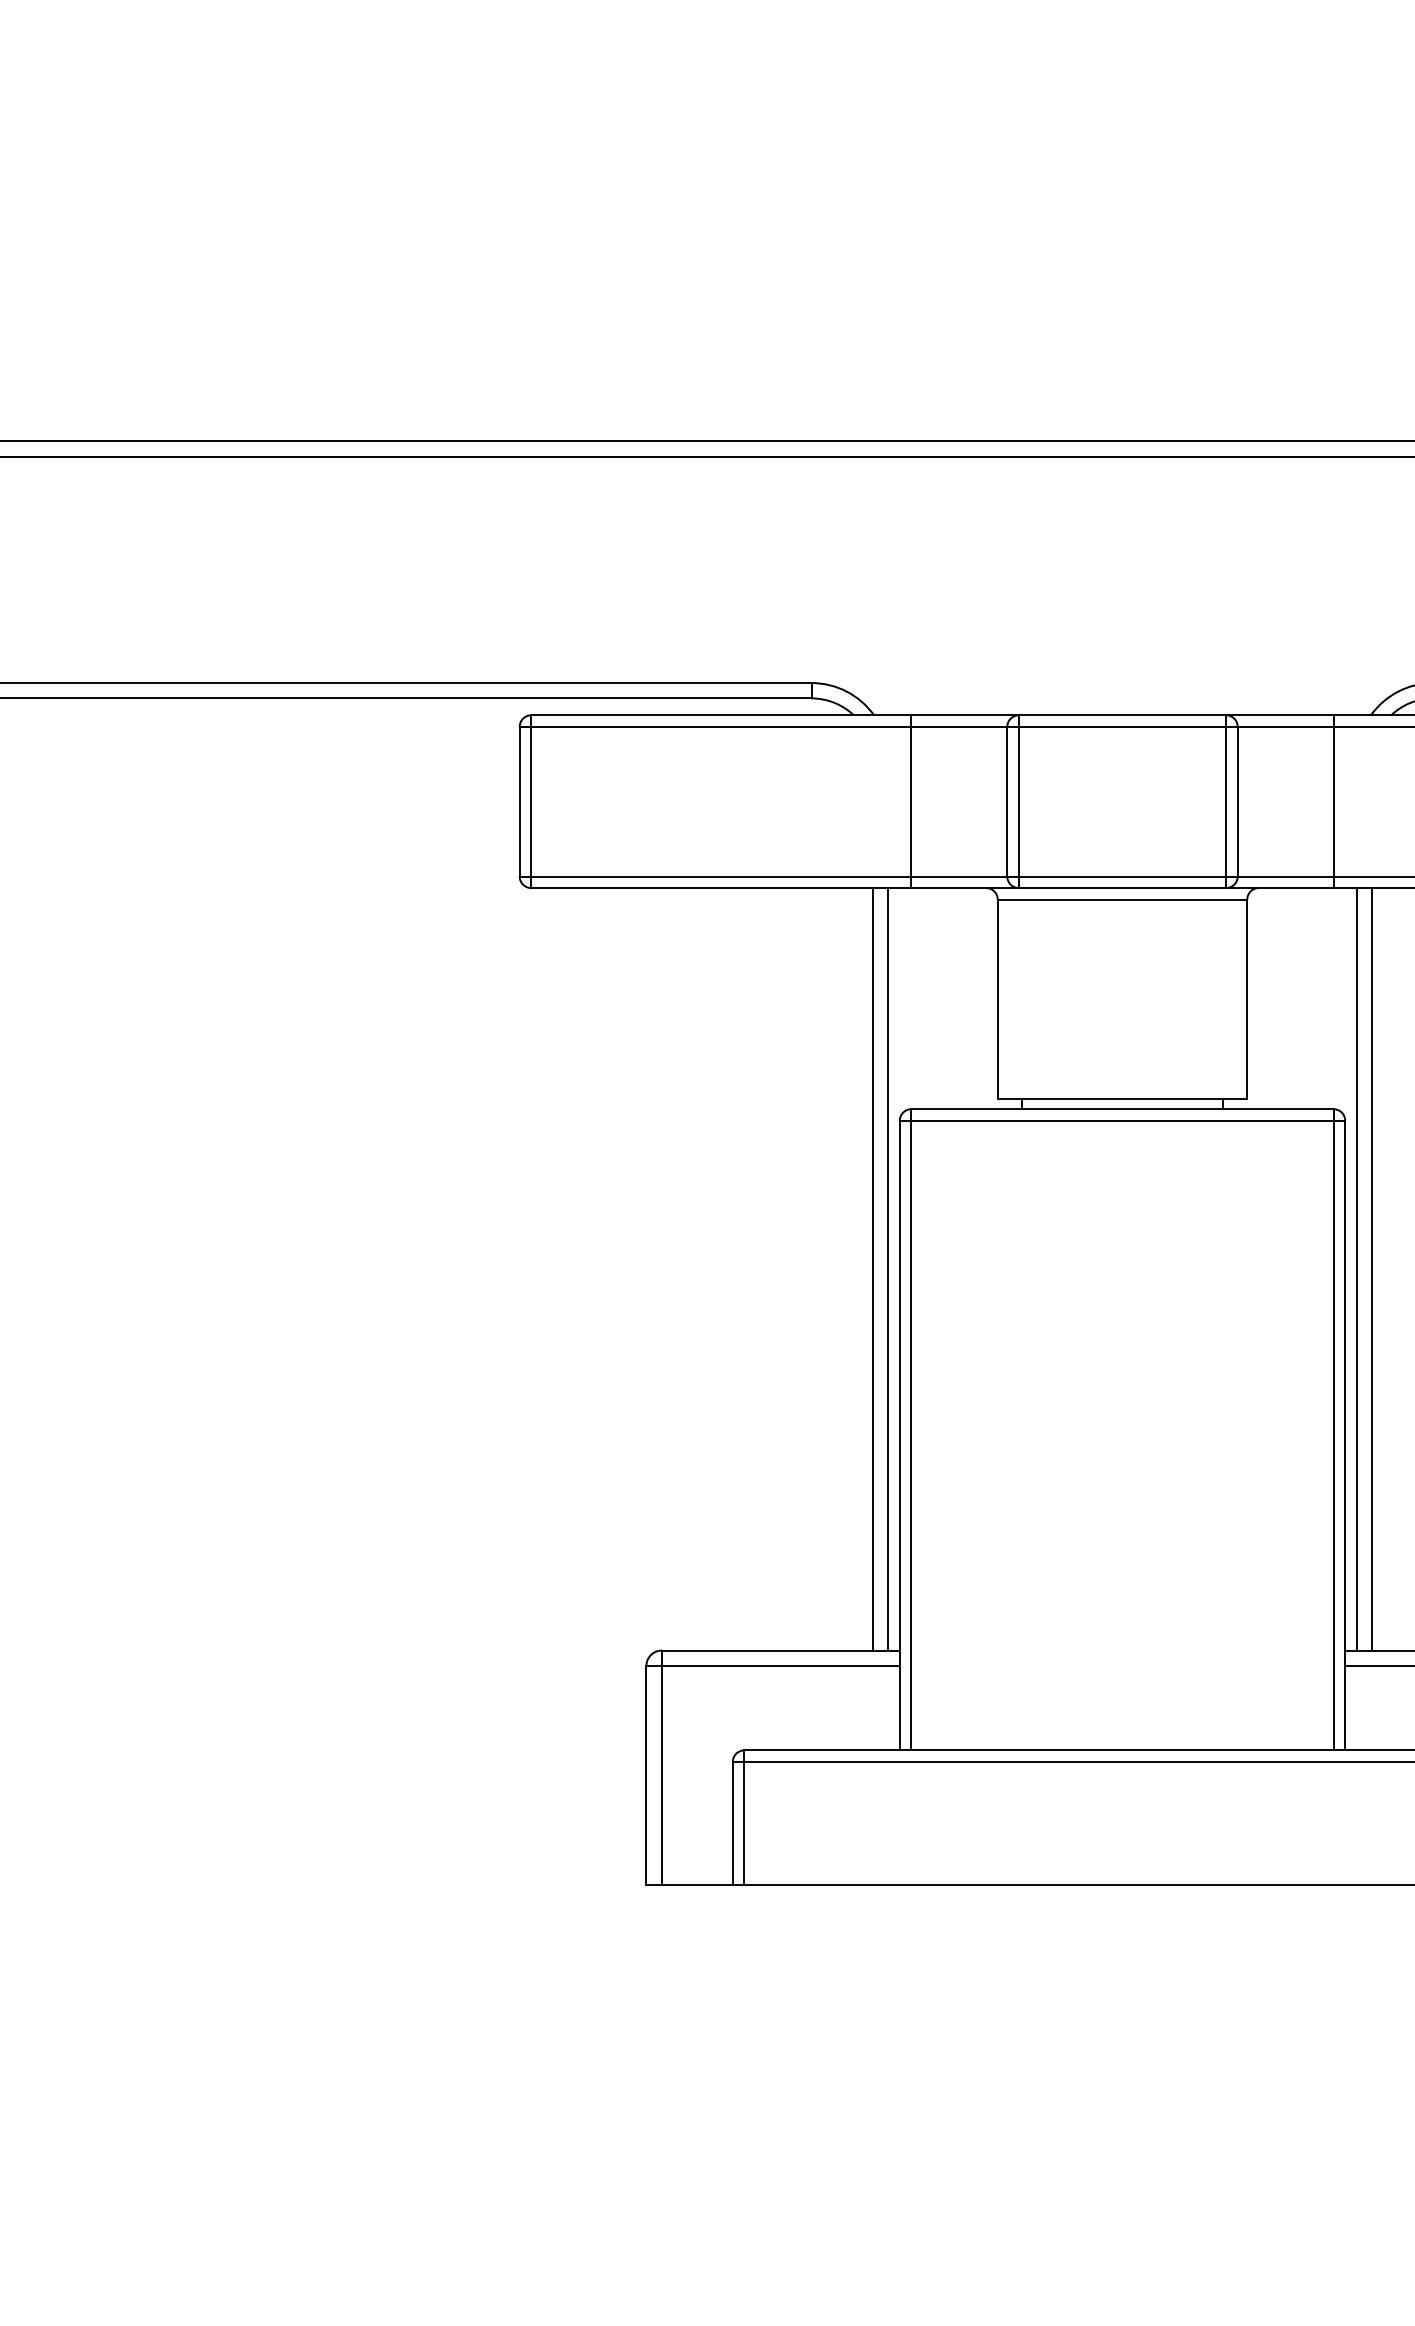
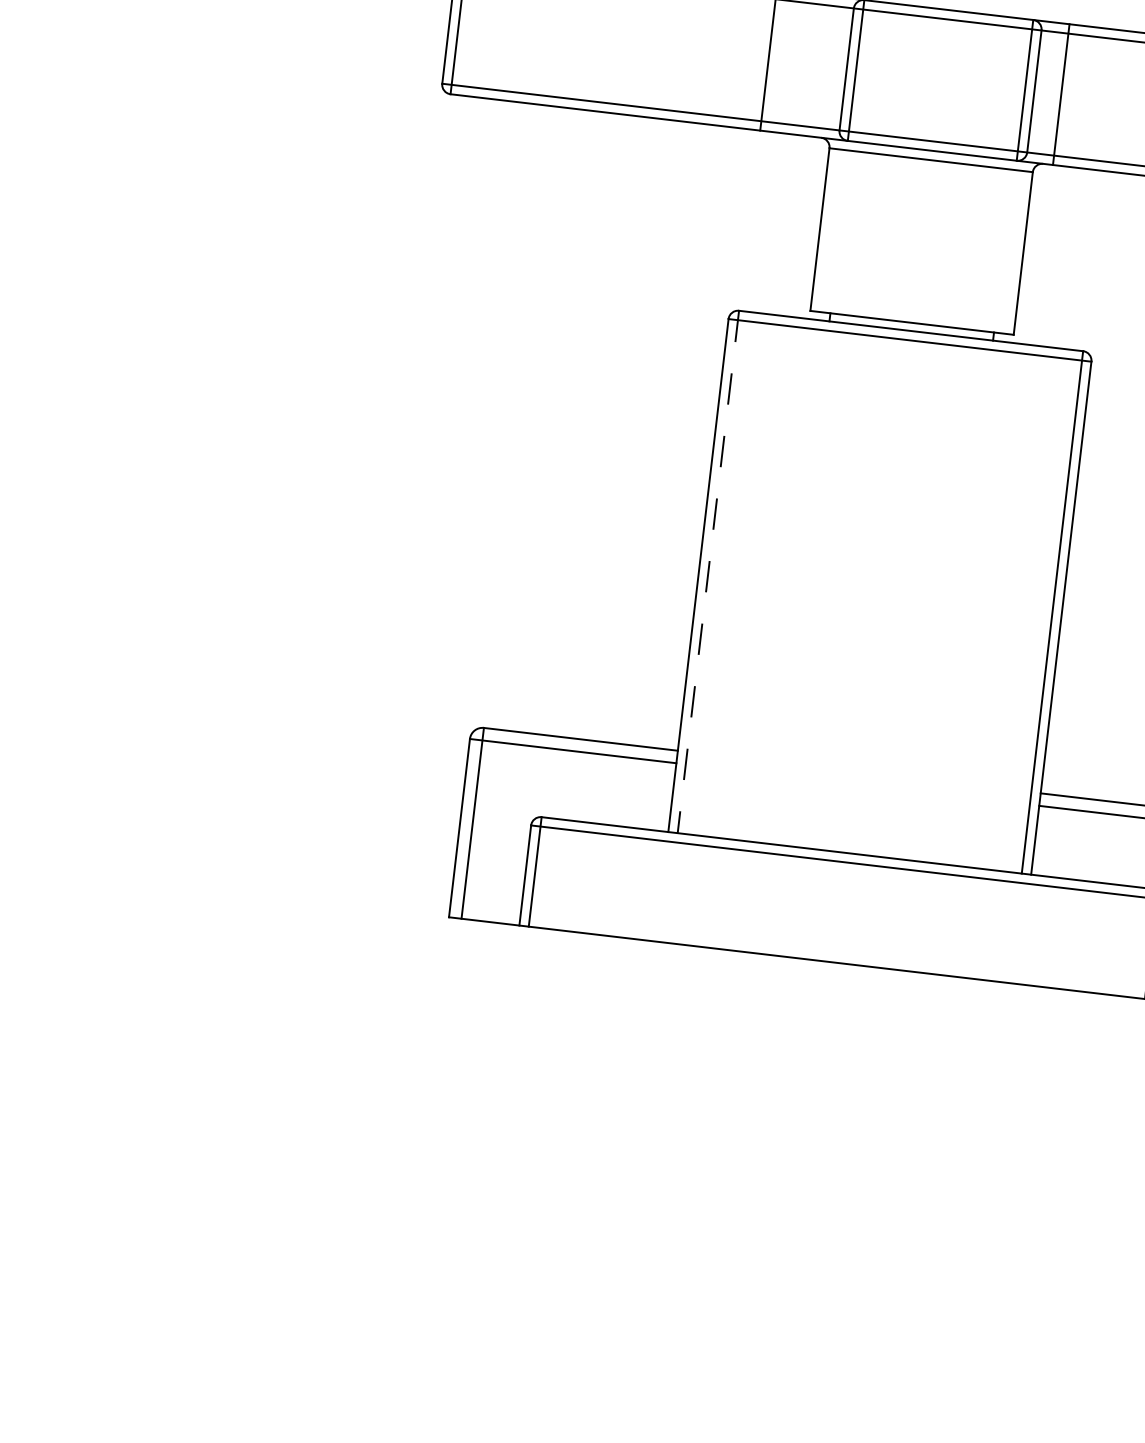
line: (1333, 801) -> (1061, 94), moved
line: (872, 1269) -> (692, 437), removed
line: (888, 1269) -> (705, 439), removed
line: (1356, 1269) -> (1086, 483), removed
line: (1372, 1269) -> (1099, 485), removed
line: (911, 1429) -> (708, 571), solid -> dashed

